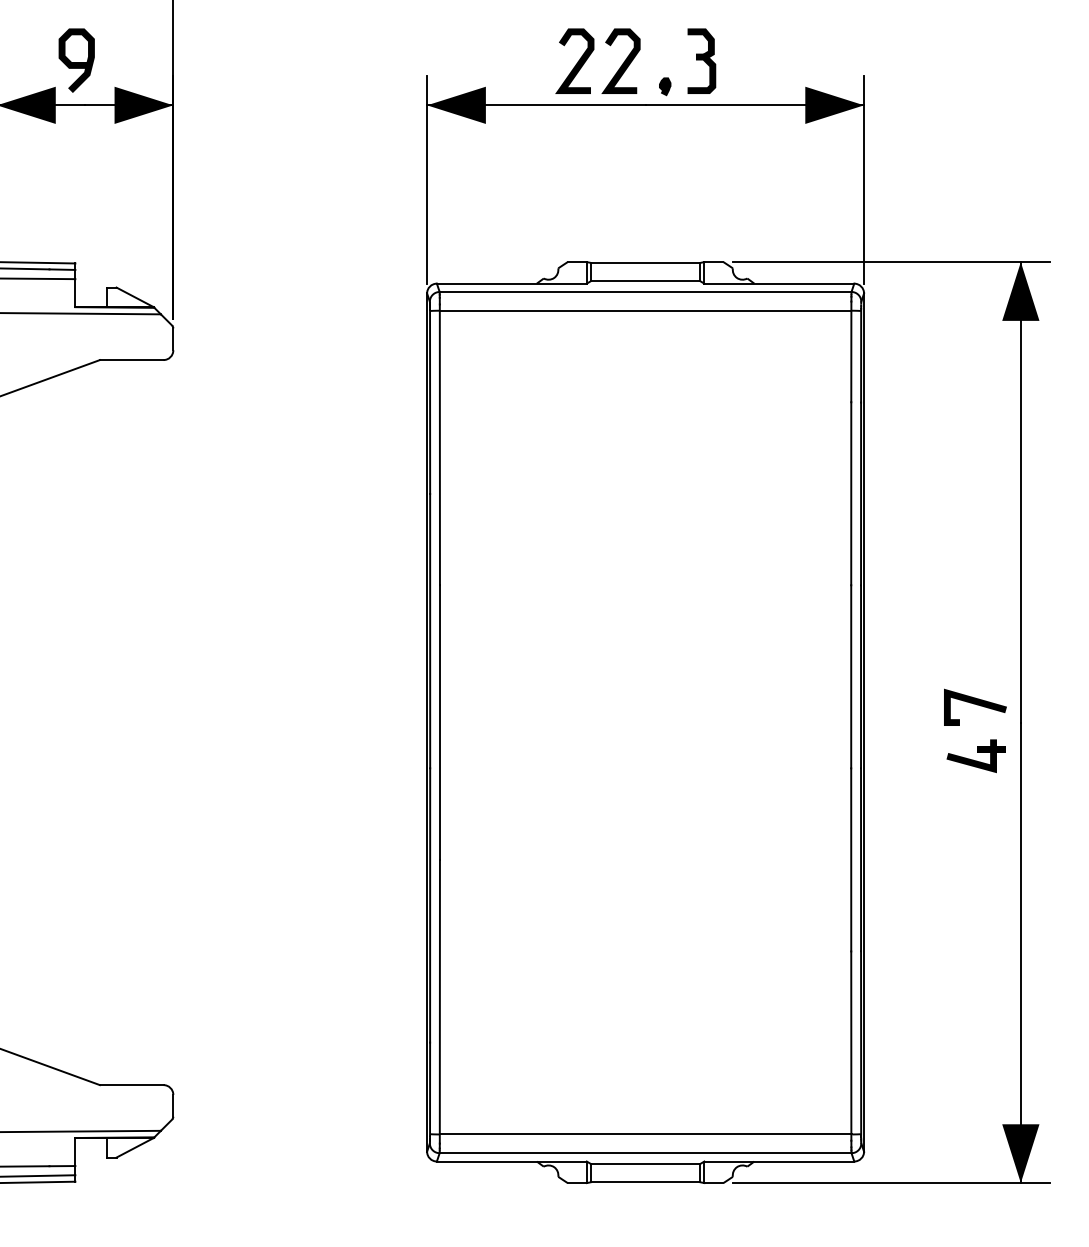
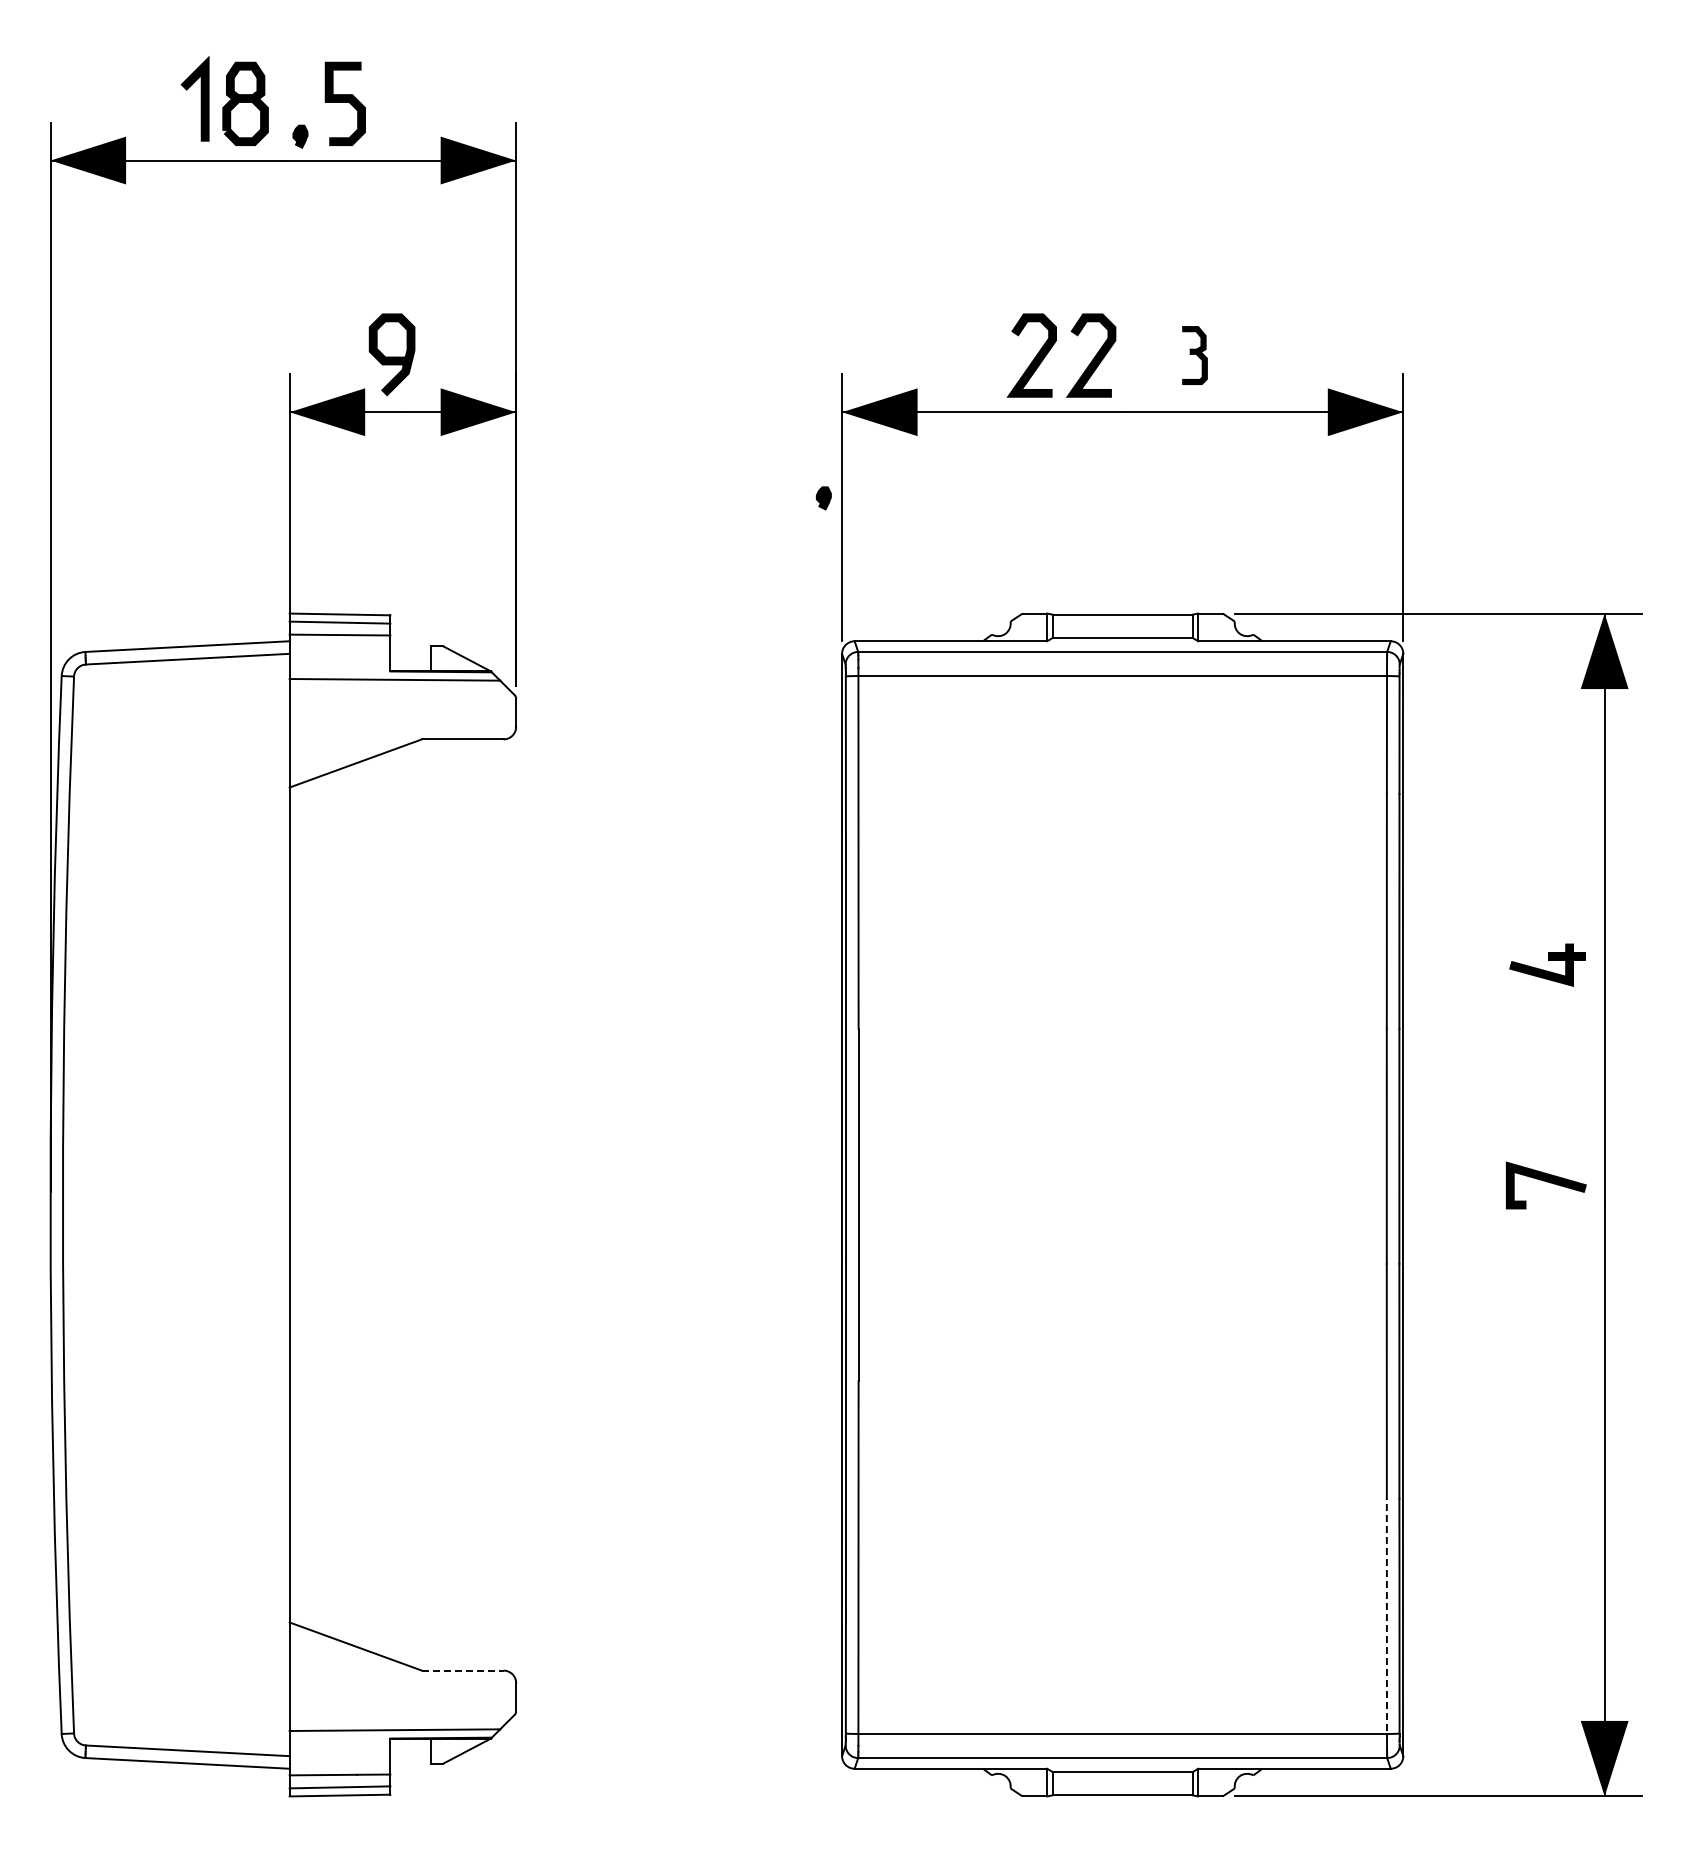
part: (701, 61) -> (1194, 355), size x0.7
part: (664, 86) -> (823, 498), moved
part: (976, 755) -> (1547, 964), moved
line: (850, 1046) -> (1386, 1620), solid -> dashed
line: (131, 1085) -> (462, 1670), solid -> dashed

